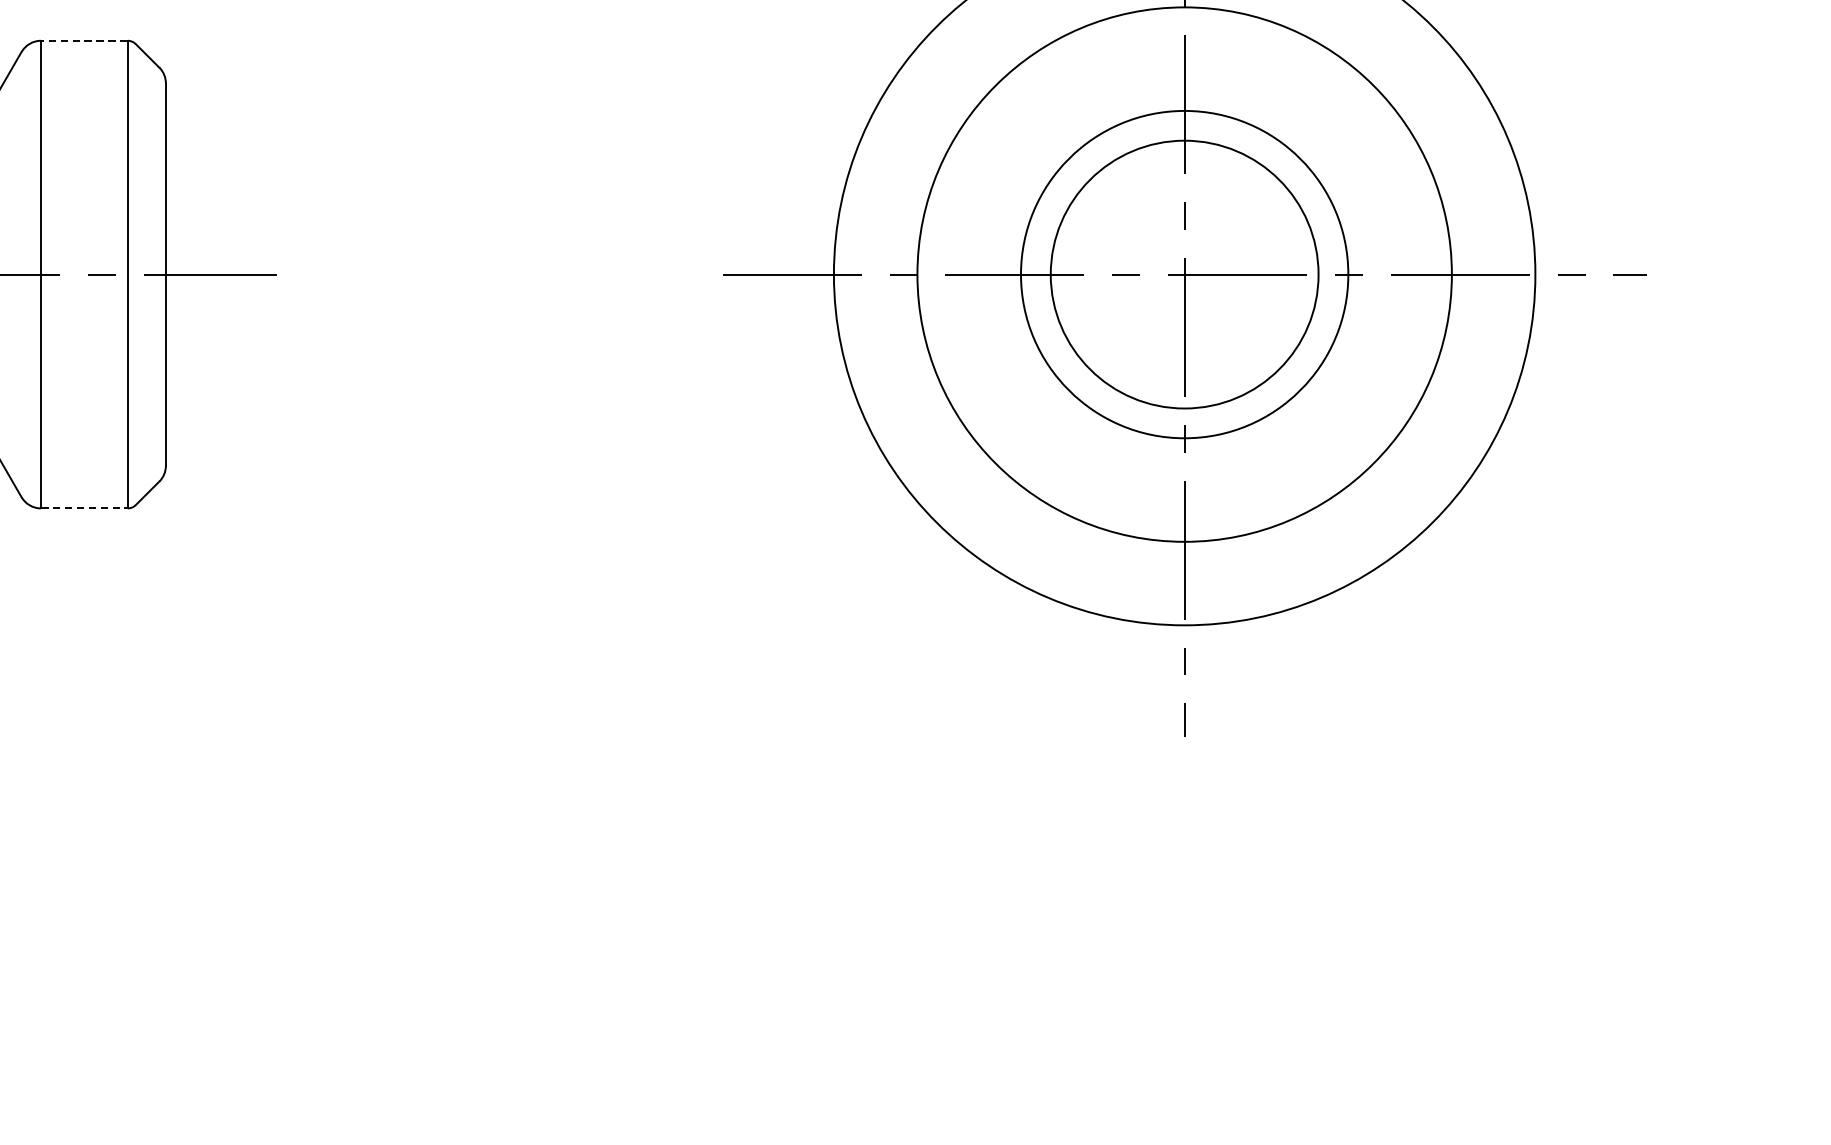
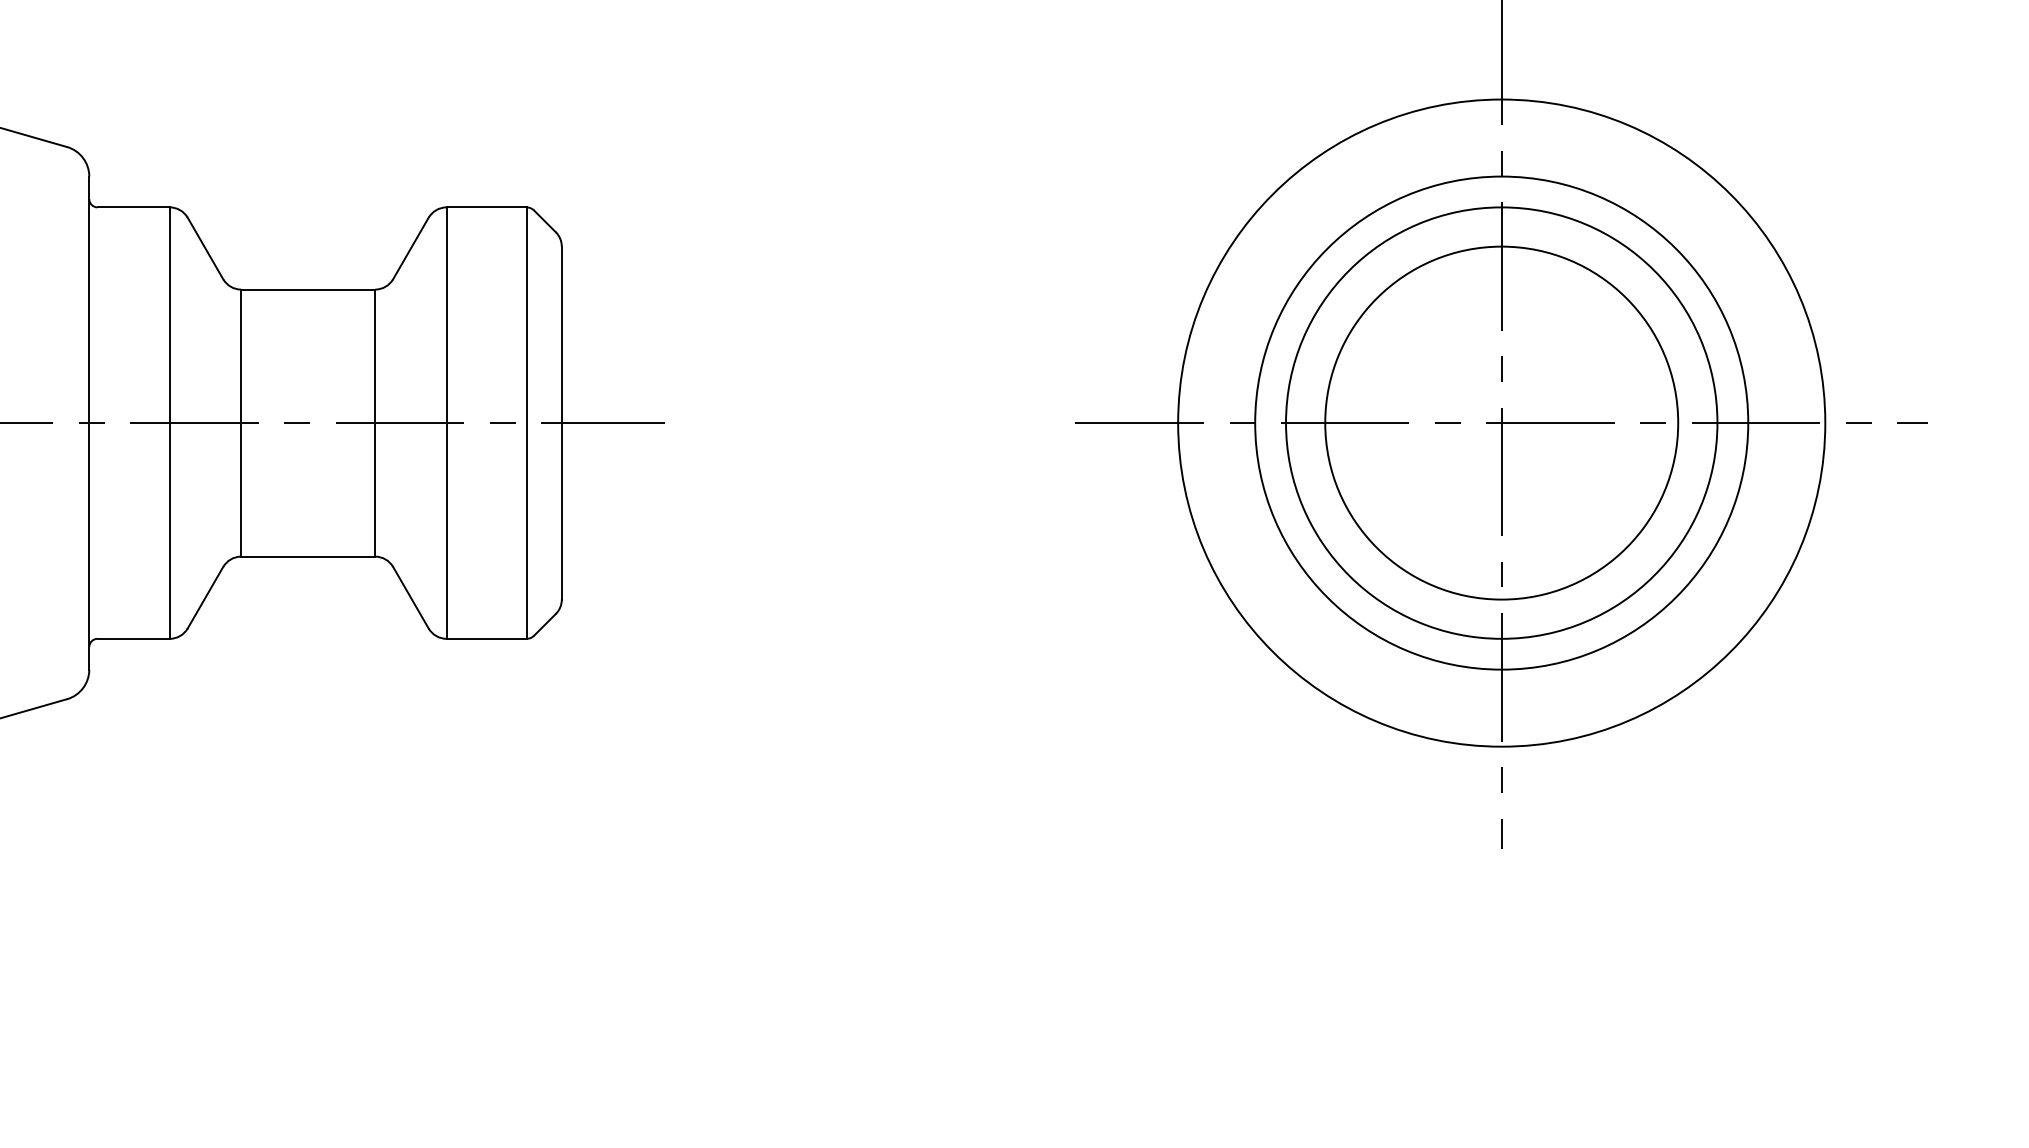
line: (84, 40) -> (486, 207), dashed -> solid
circle: (1184, 273) -> (1501, 422), size x1.43
circle: (1184, 273) -> (1501, 422), size x1.43
line: (85, 508) -> (487, 638), dashed -> solid

